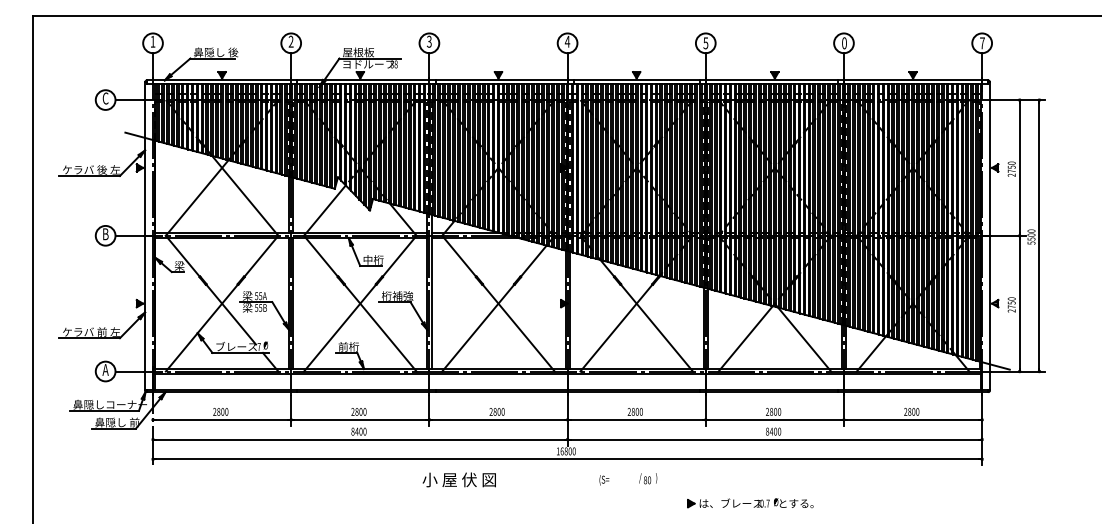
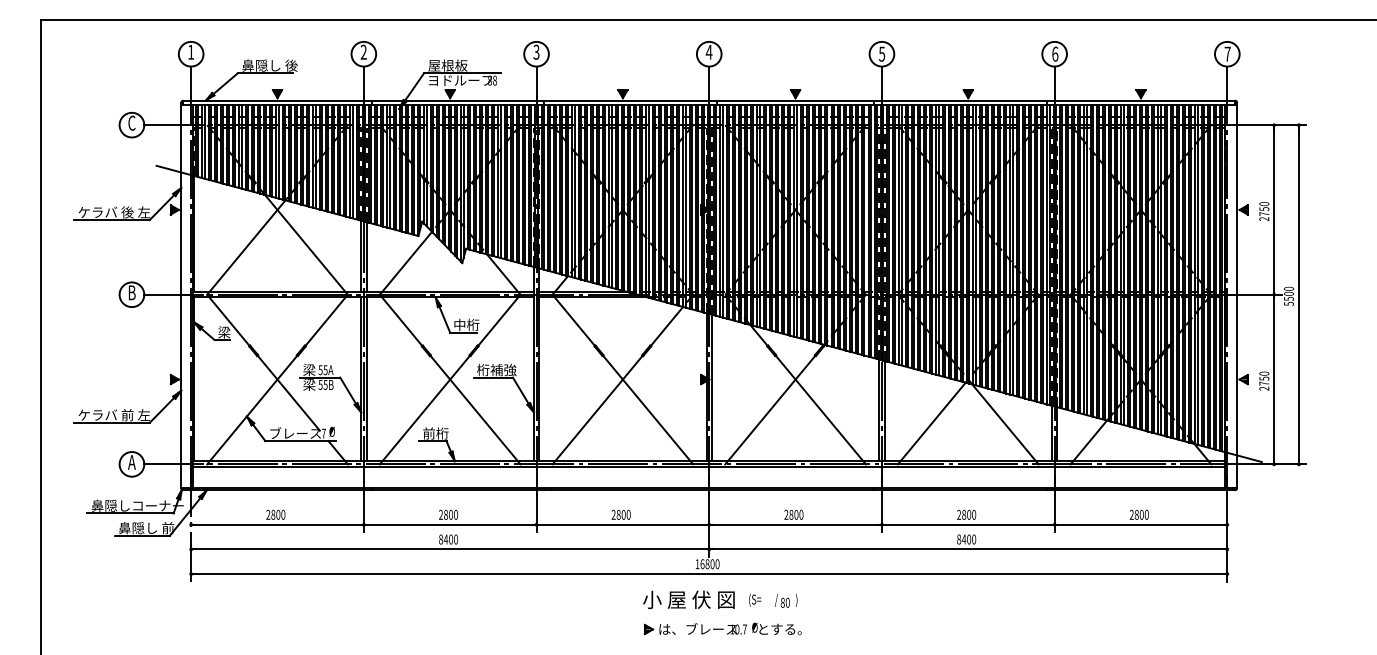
text: (844, 43) -> (1055, 54), 0 -> 6
text: (648, 478) -> (786, 600), moved
text: (458, 479) -> (687, 599), moved
part: (750, 503) -> (722, 629), moved

